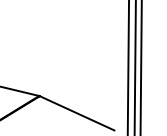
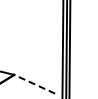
line: (76, 113) -> (34, 84), solid -> dashed

